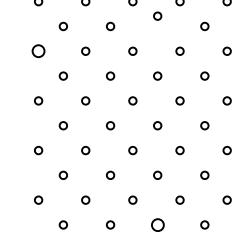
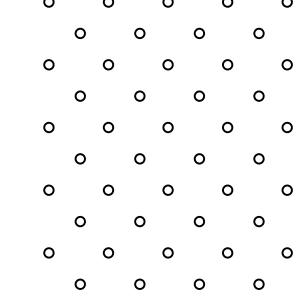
circle: (156, 15) -> (198, 32), moved
circle: (38, 51) -> (48, 64), size x0.62
circle: (156, 224) -> (198, 283), size x0.62

